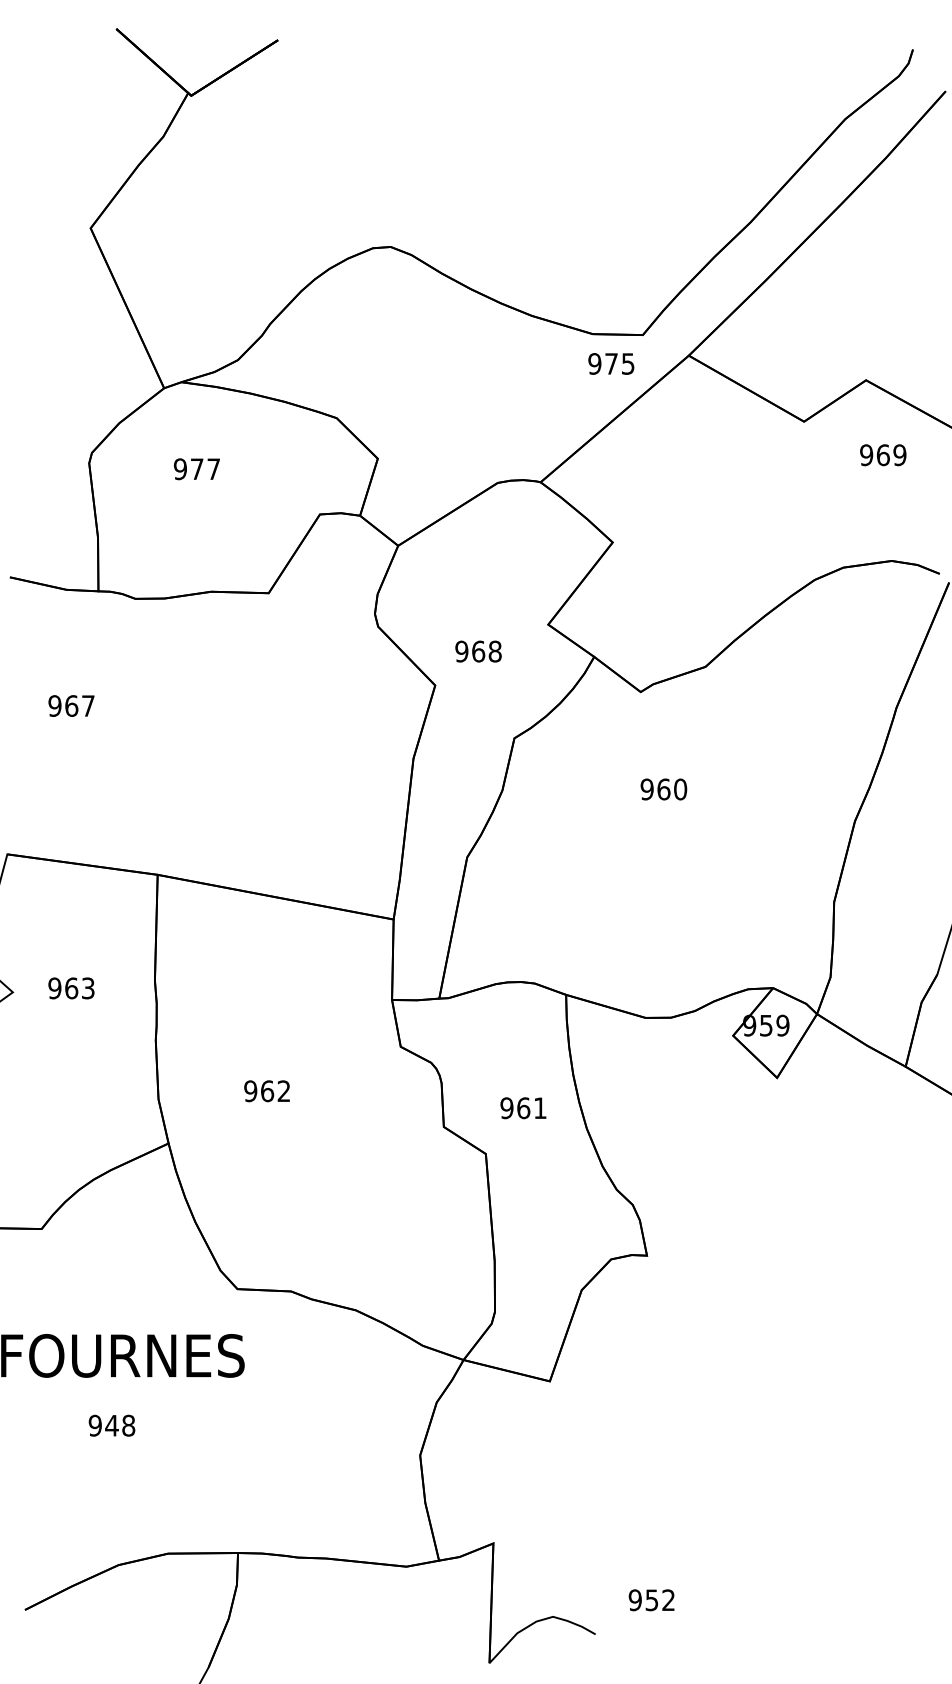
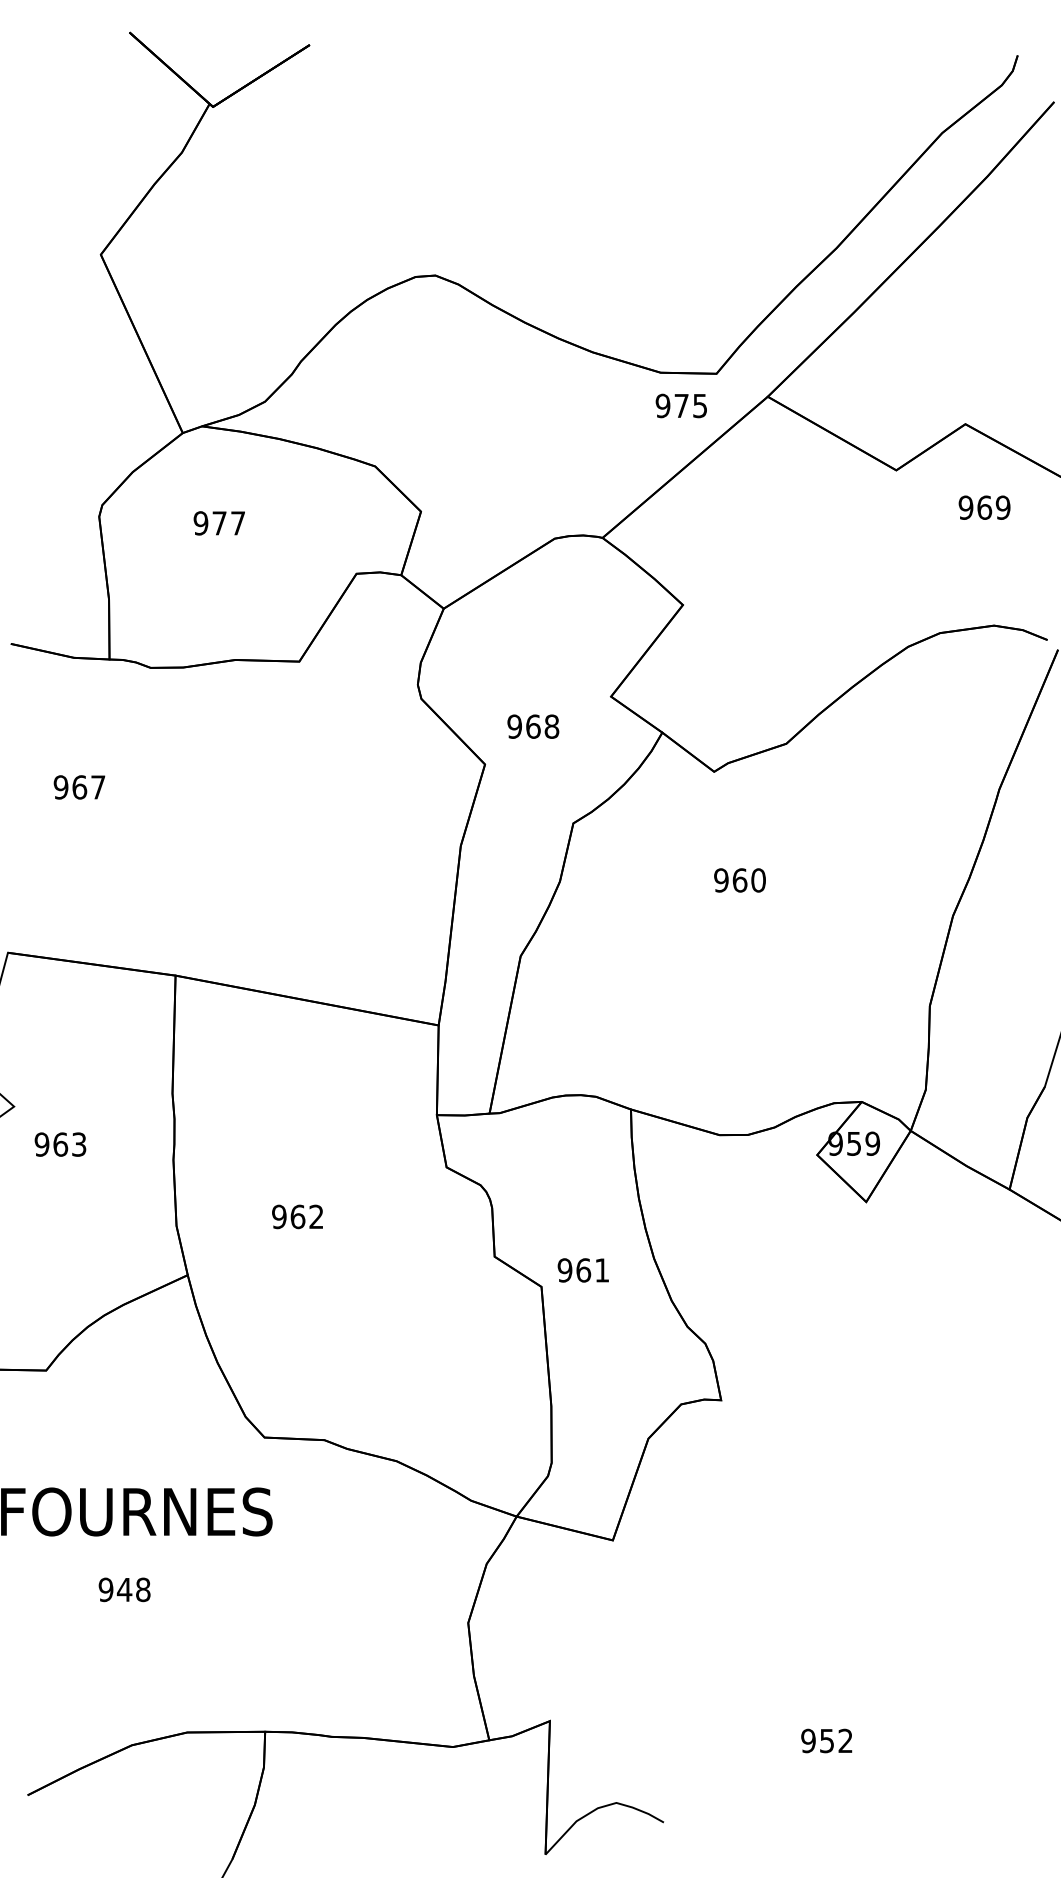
text: (71, 988) -> (60, 1144), moved
text: (523, 1108) -> (583, 1270), moved
text: (651, 1600) -> (826, 1741), moved

